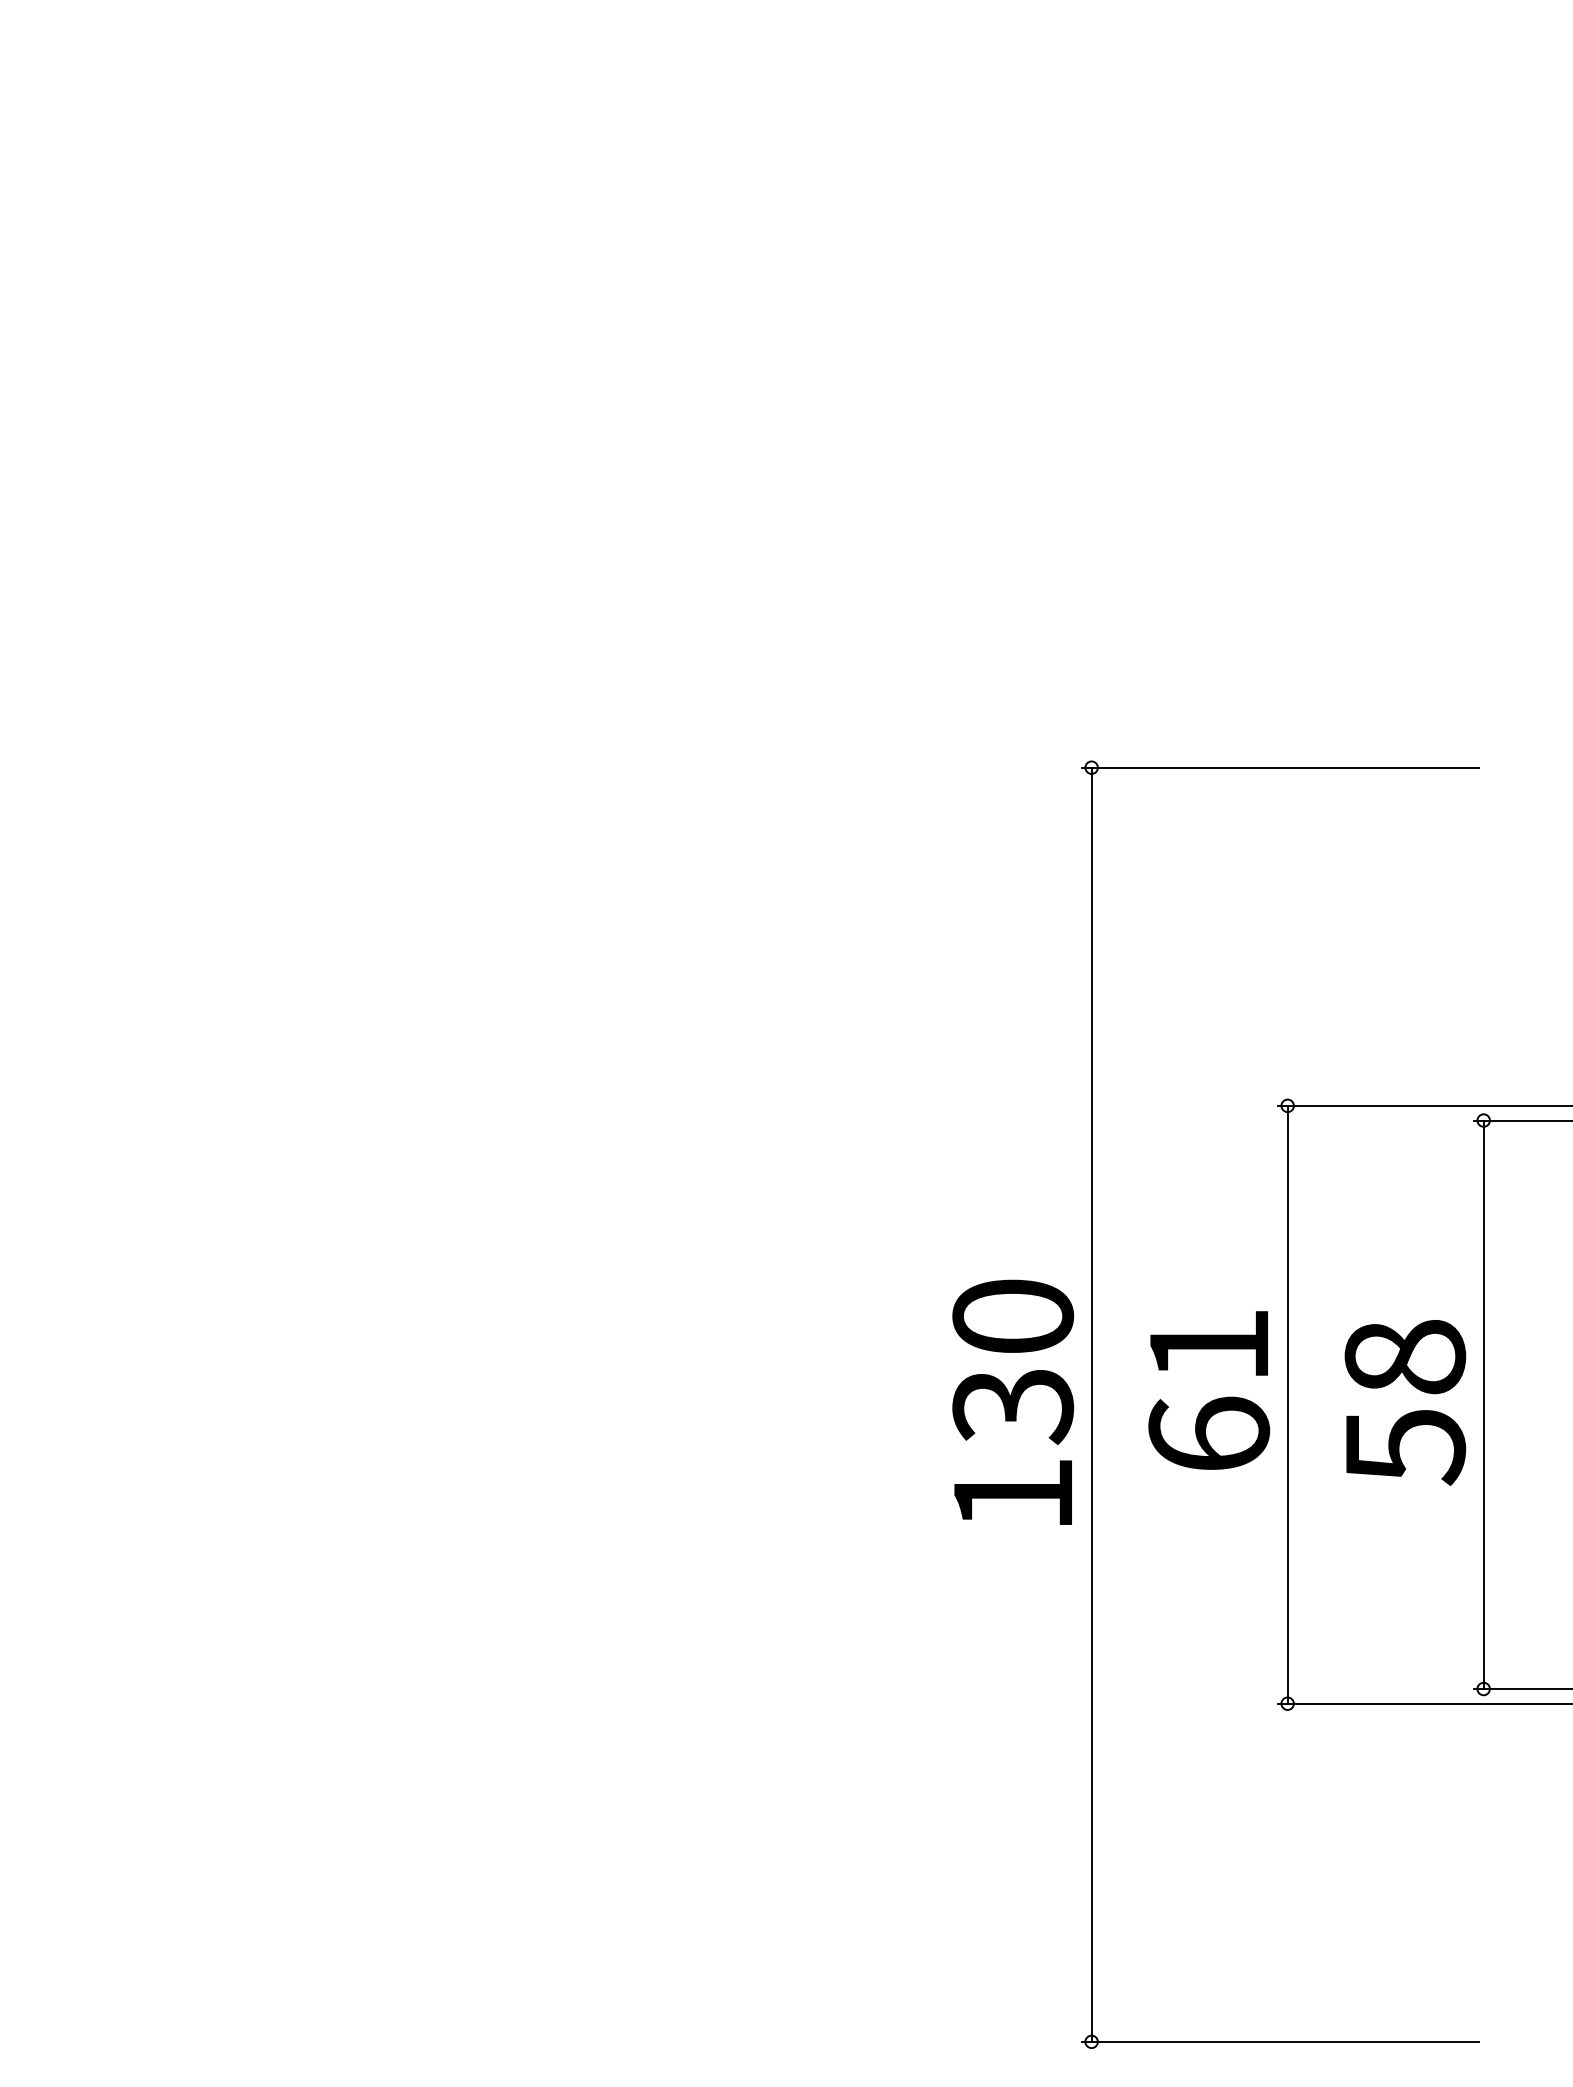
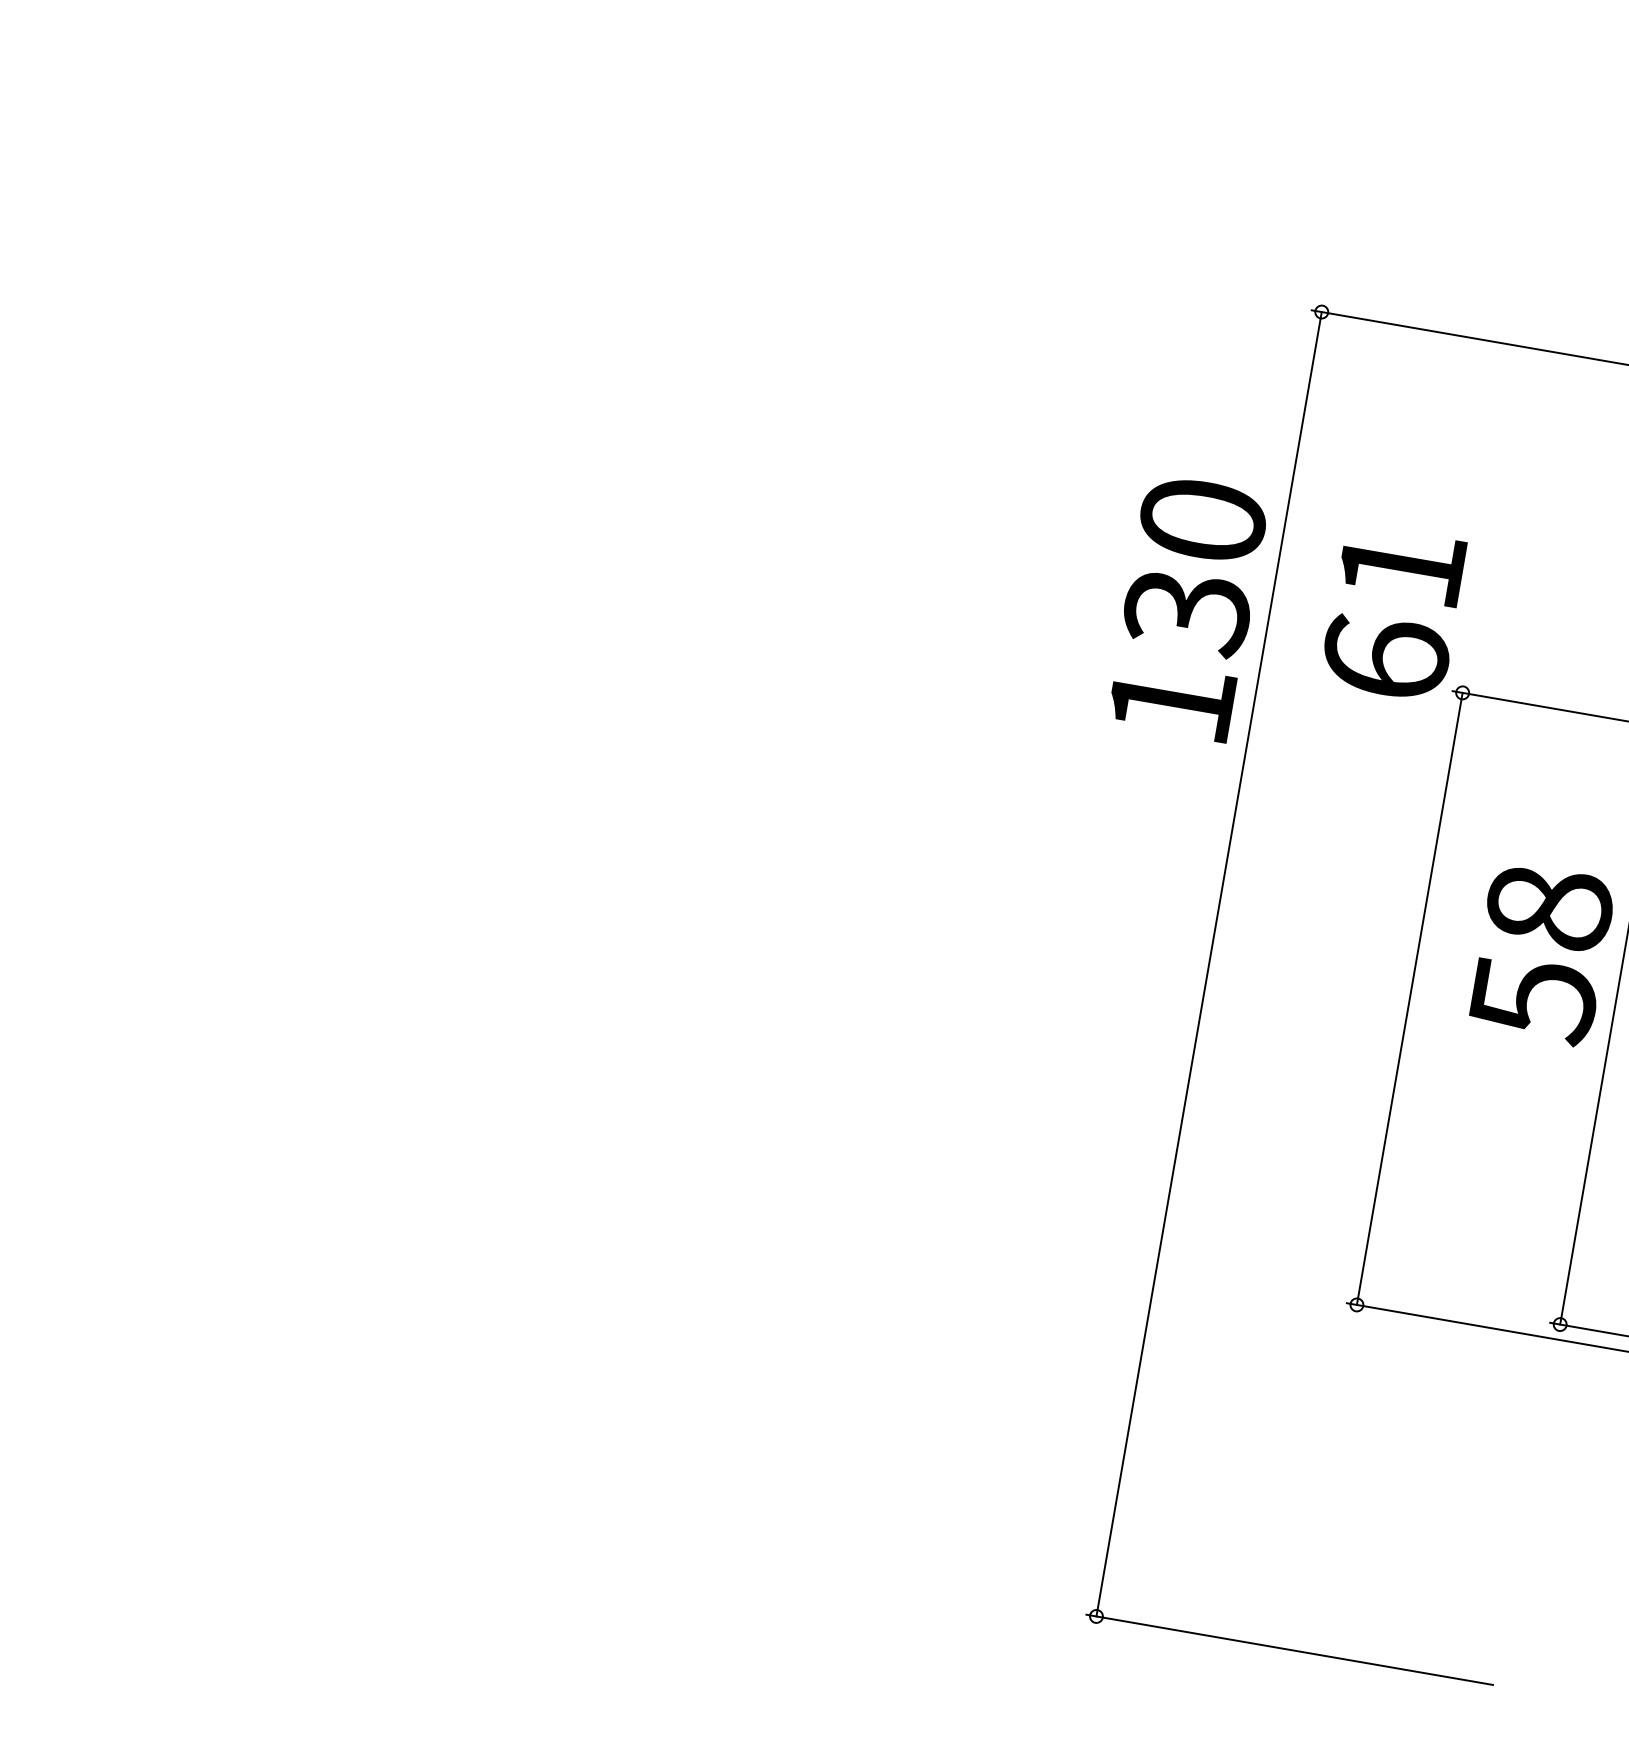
text: (1209, 1390) -> (1393, 613), moved
text: (1013, 1401) -> (1188, 607), moved
text: (1405, 1402) -> (1541, 953), moved

